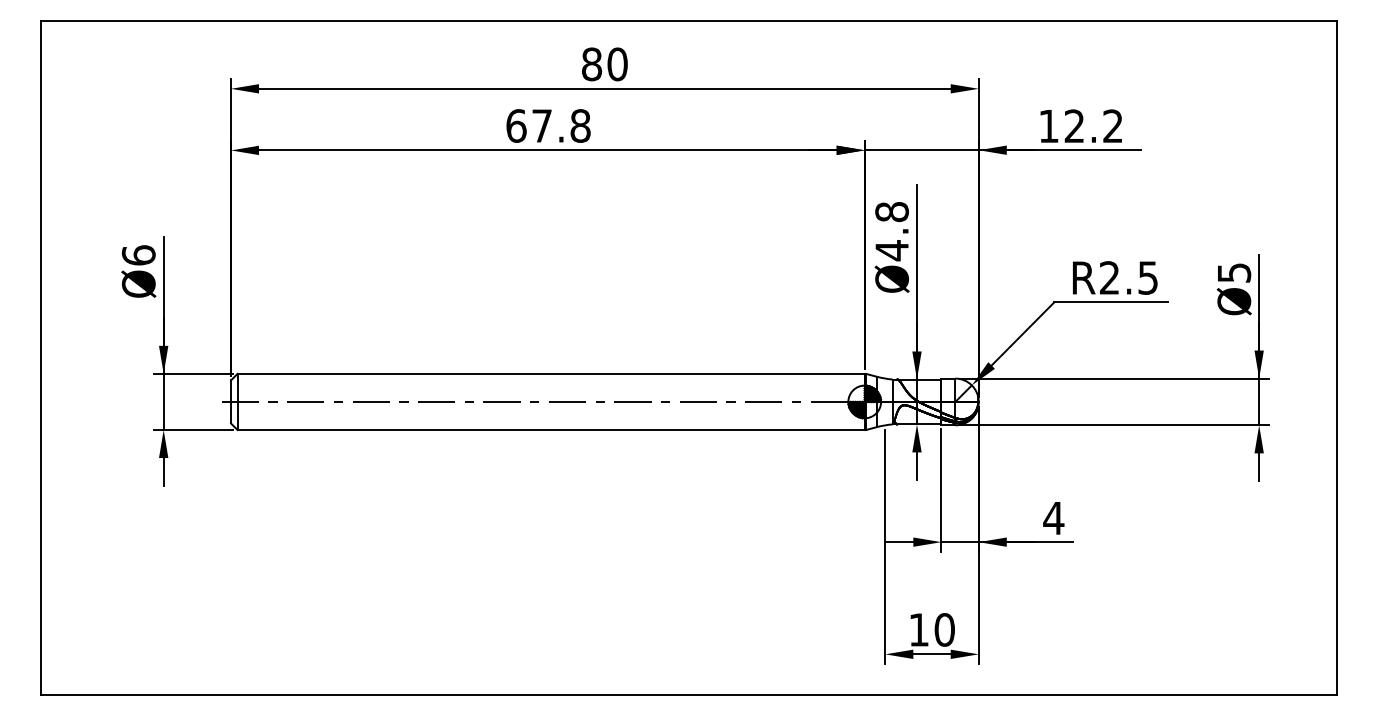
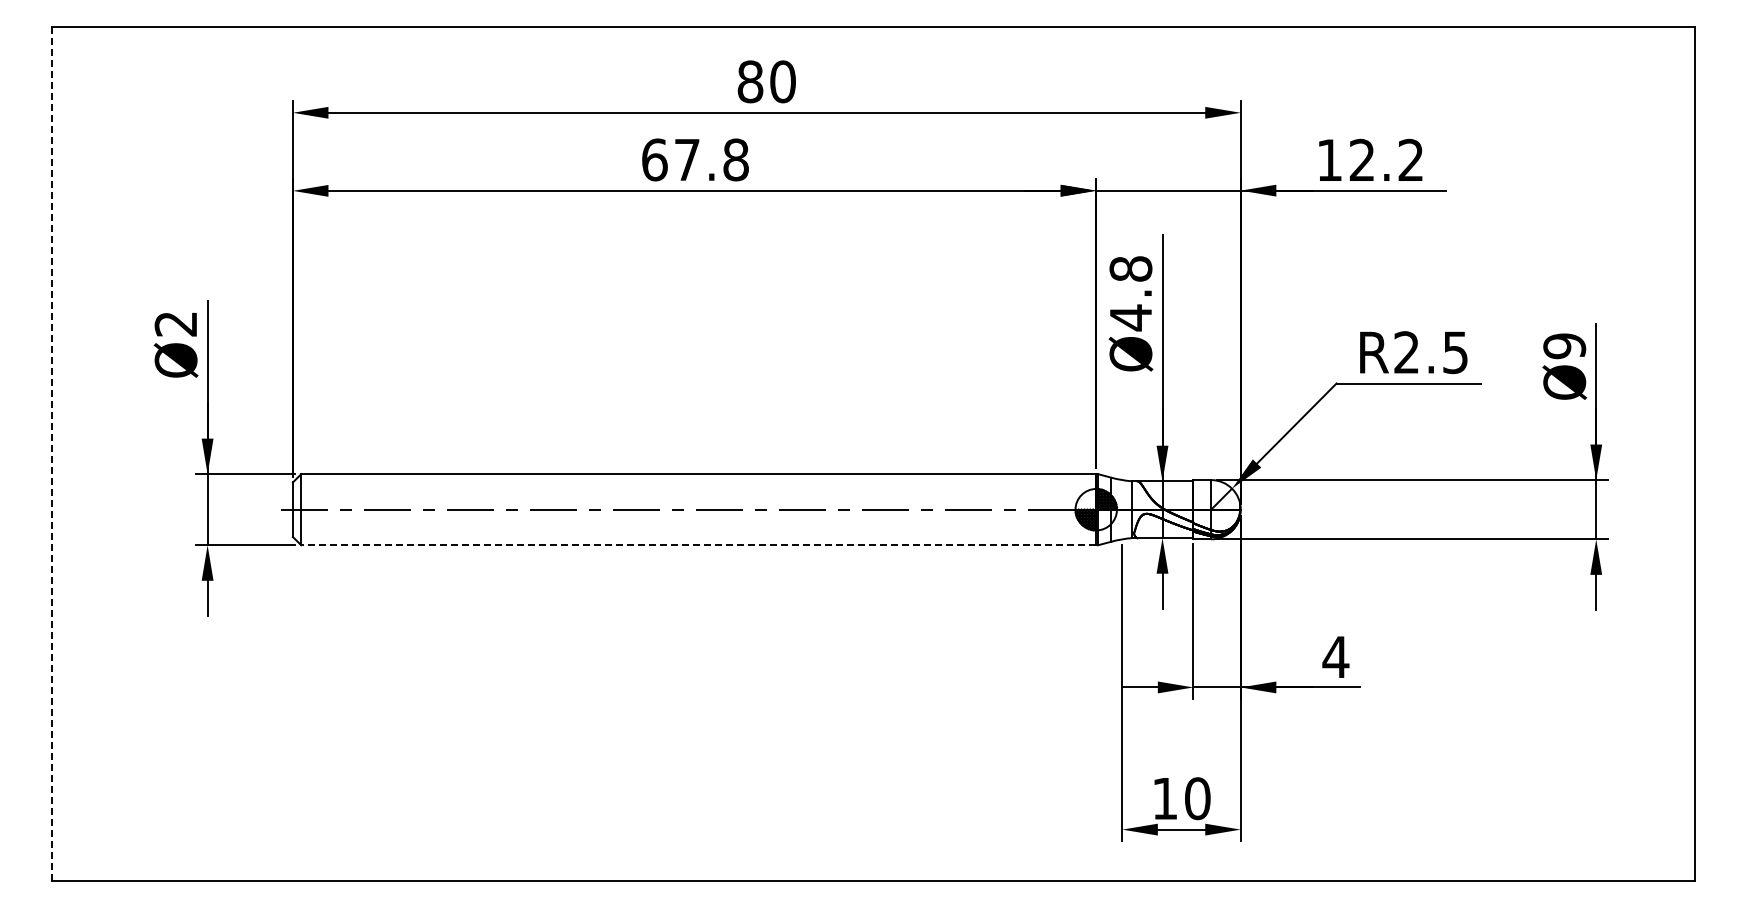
text: (138, 255) -> (175, 323), Ø6 -> Ø2
text: (1234, 273) -> (1564, 346), Ø5 -> Ø9
line: (41, 357) -> (52, 453), solid -> dashed
line: (550, 430) -> (698, 545), solid -> dashed

